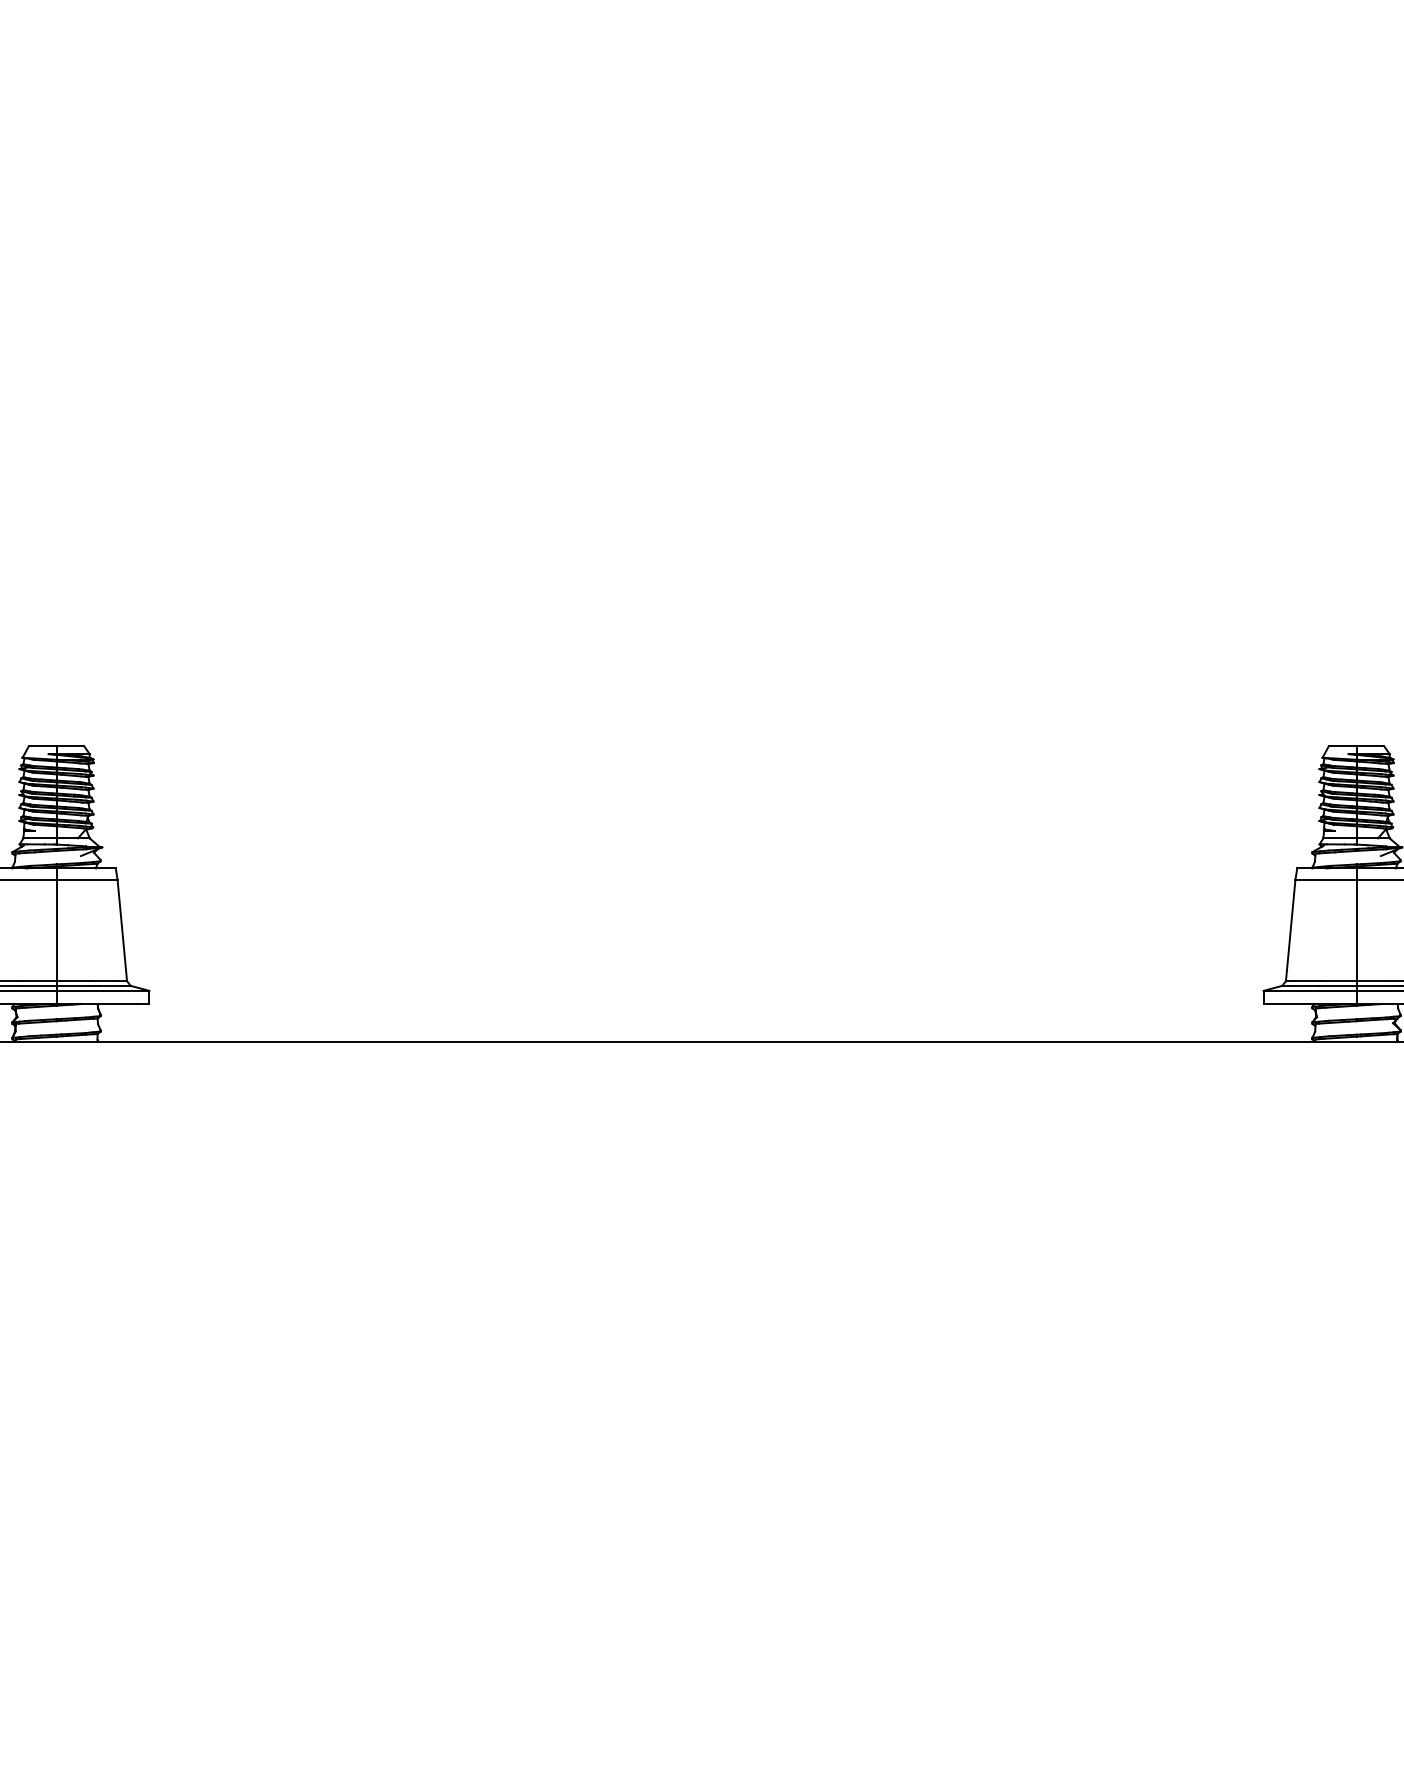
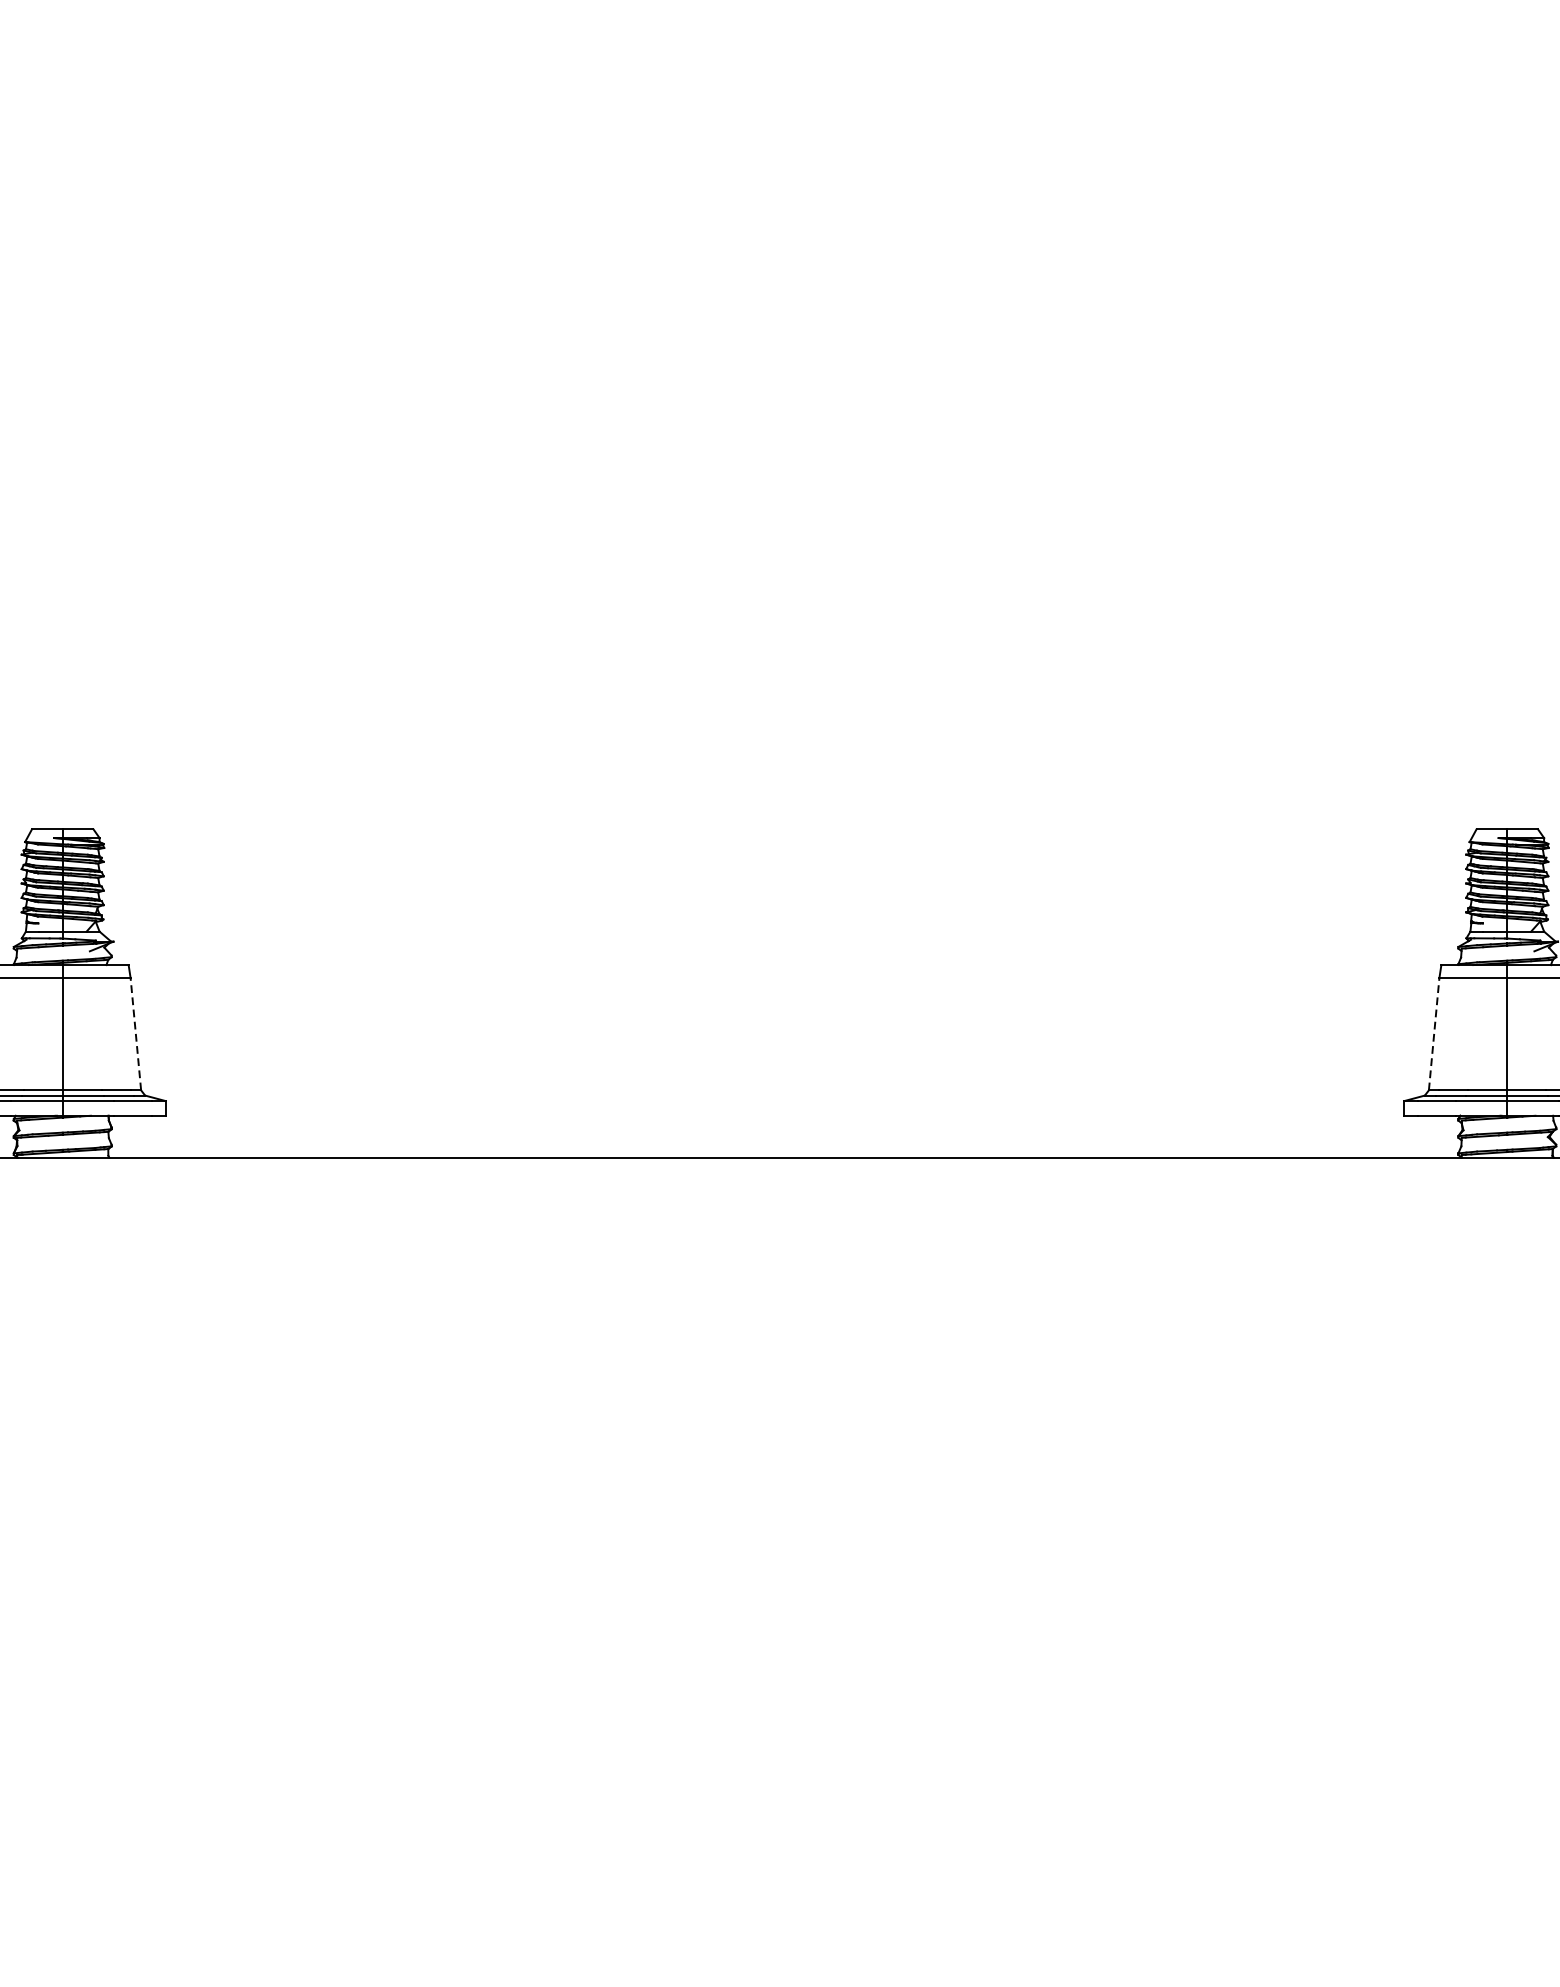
line: (122, 930) -> (136, 1034), solid -> dashed
line: (1290, 930) -> (1433, 1034), solid -> dashed

